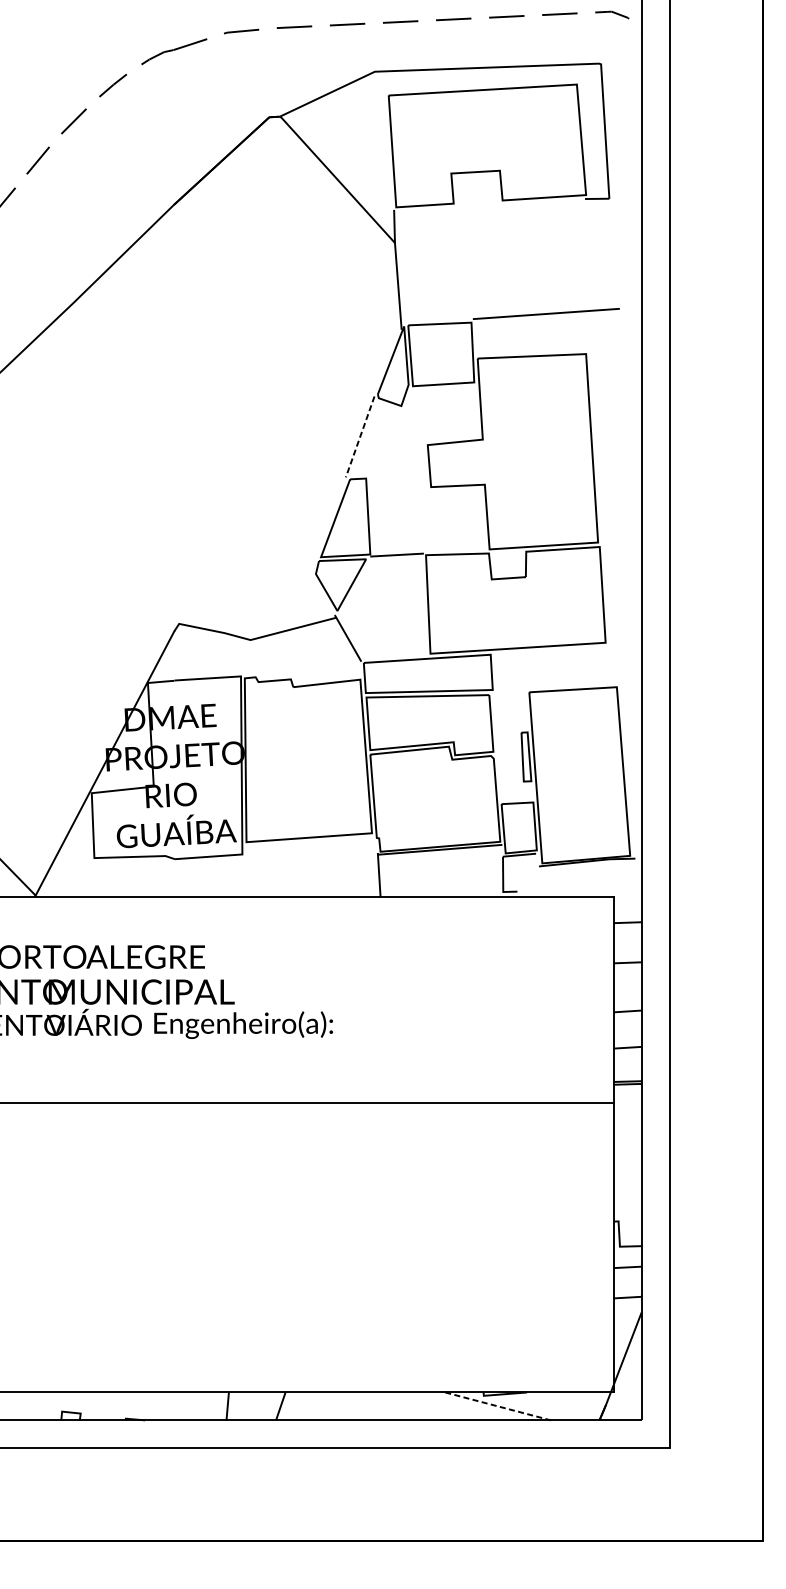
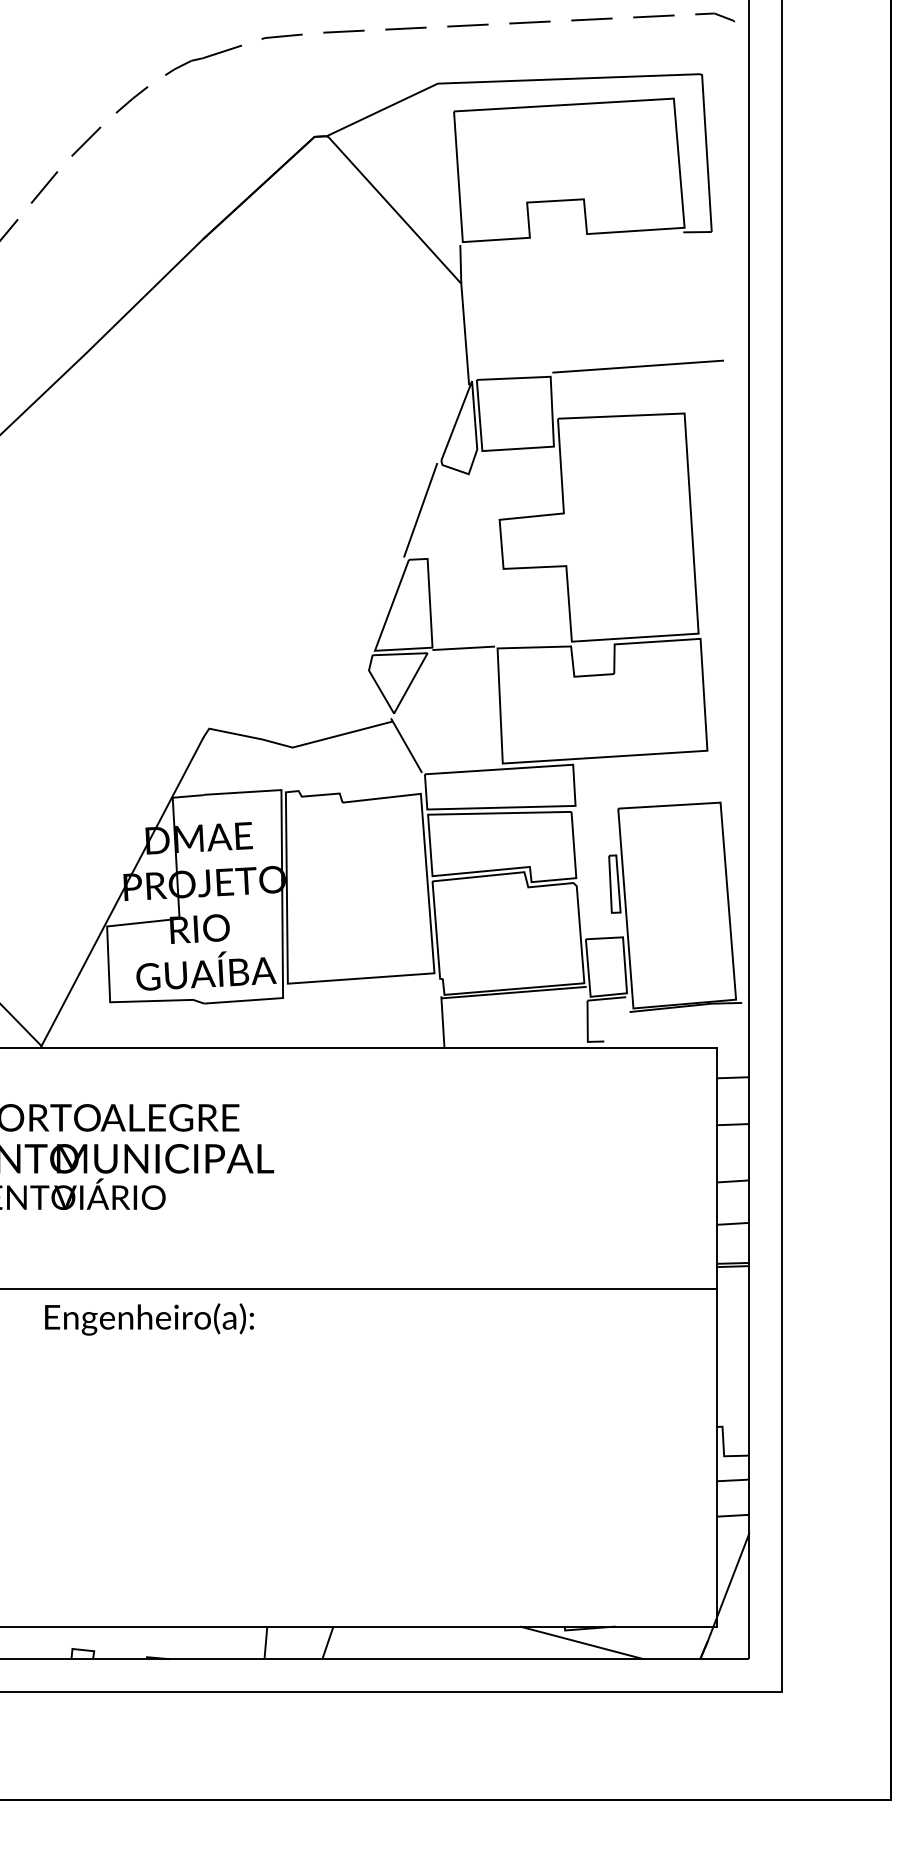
line: (360, 437) -> (420, 510), dashed -> solid
text: (243, 1025) -> (149, 1319), moved
line: (497, 1406) -> (581, 1642), dashed -> solid

